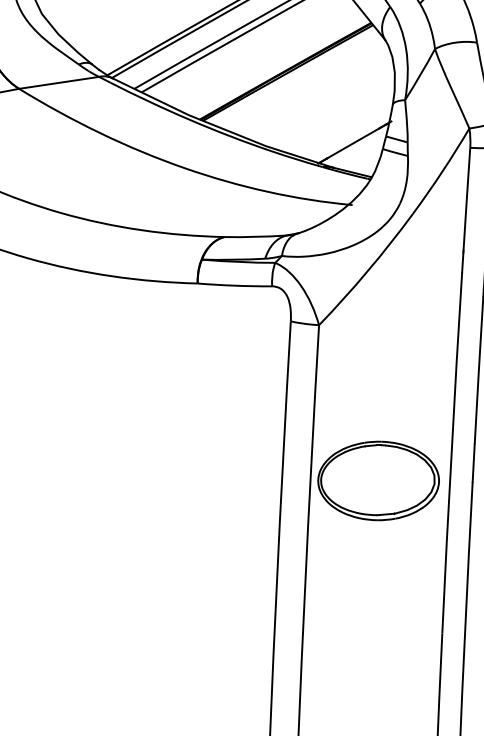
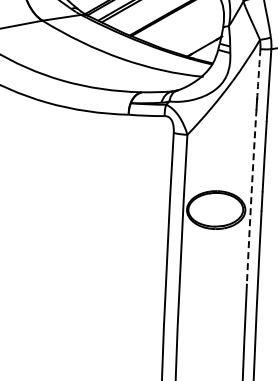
arc: (466, 200) -> (258, 74), solid -> dashed
arc: (451, 452) -> (251, 196), solid -> dashed

